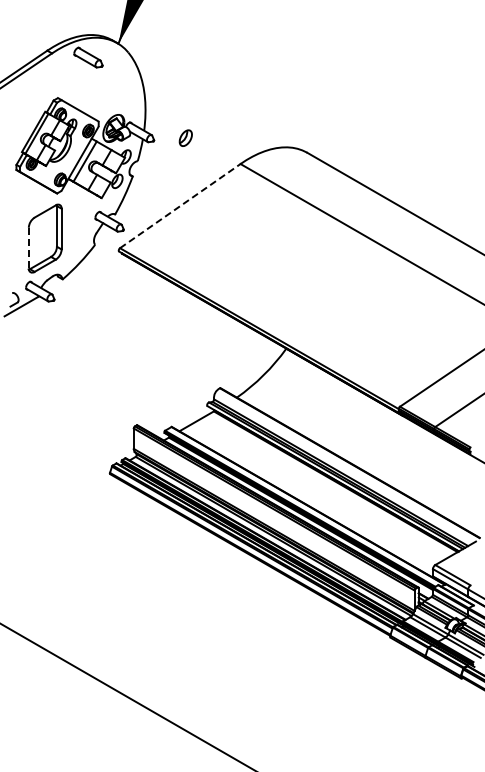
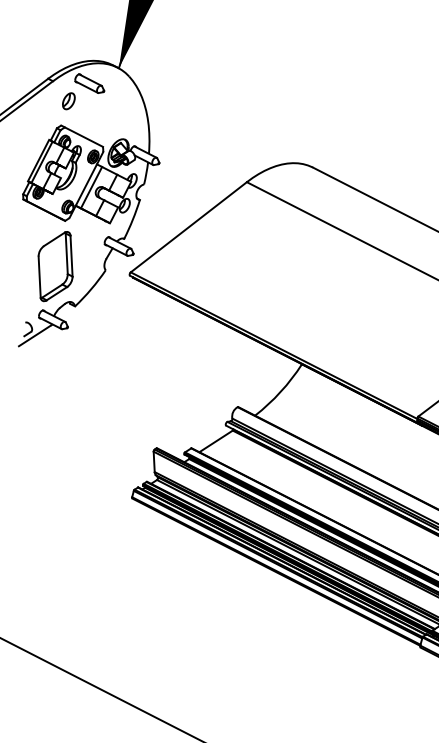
part: (185, 137) -> (68, 100), moved
line: (180, 206) -> (189, 227), dashed -> solid
line: (28, 248) -> (39, 277), dashed -> solid

